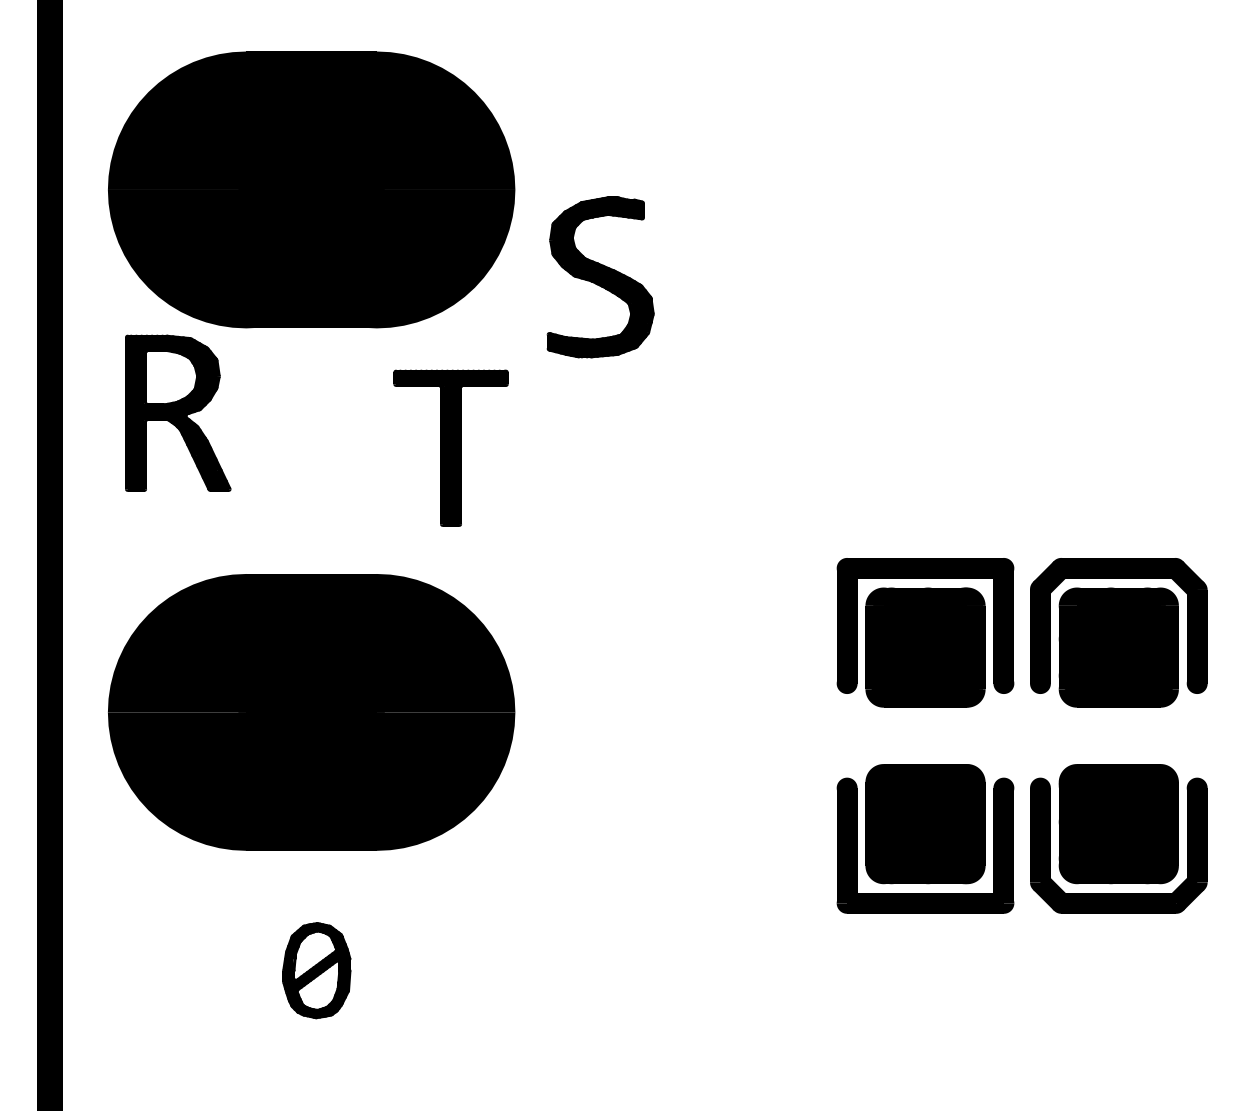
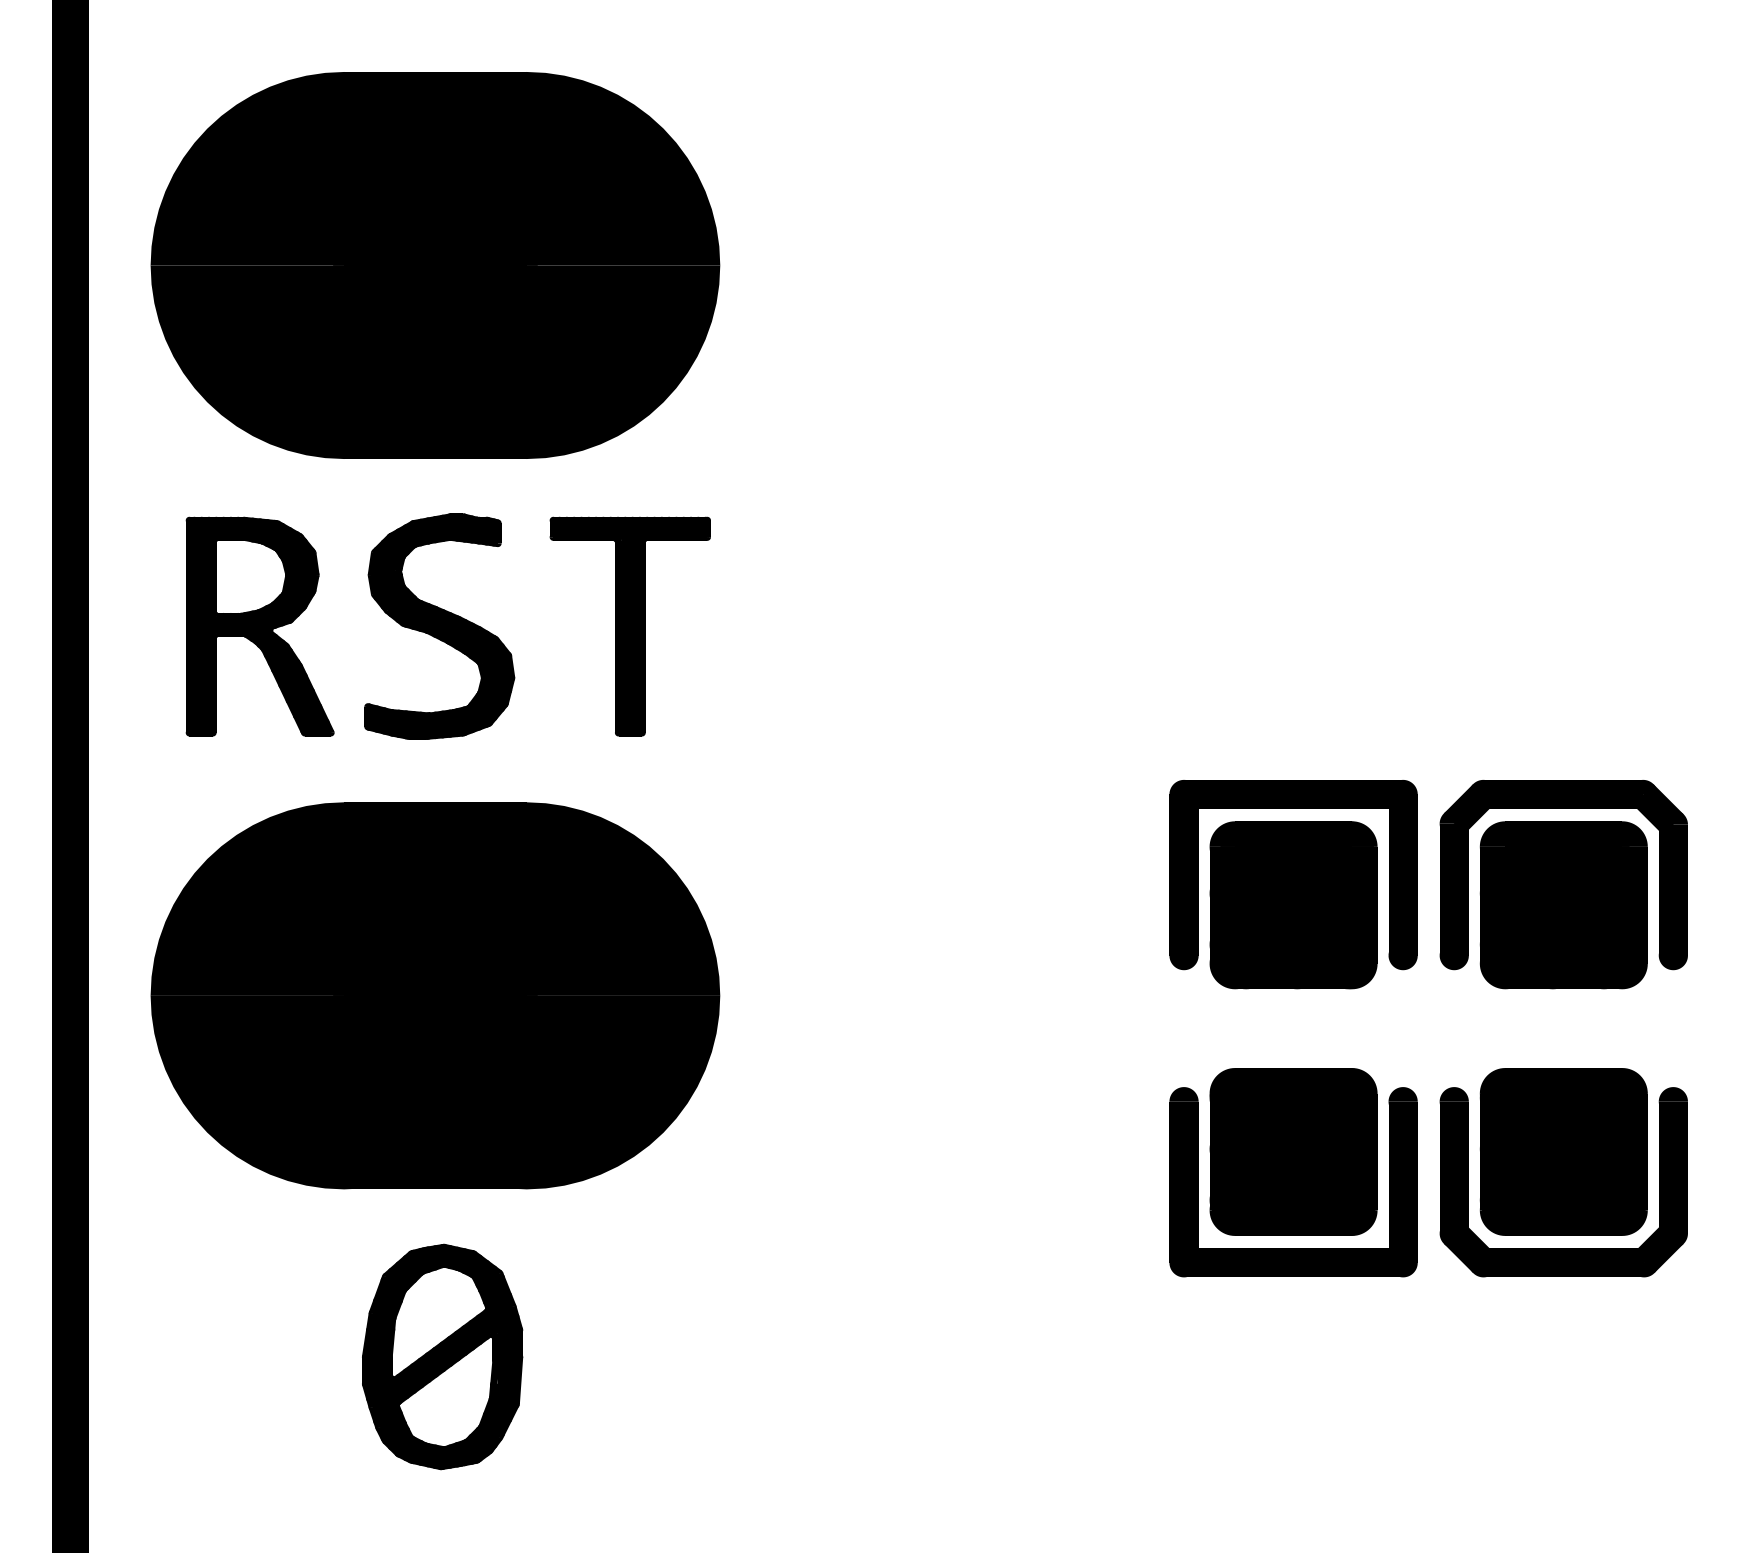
part: (600, 277) -> (439, 626), moved
part: (178, 412) -> (260, 625), moved
part: (316, 970) -> (442, 1356), size x1.67

